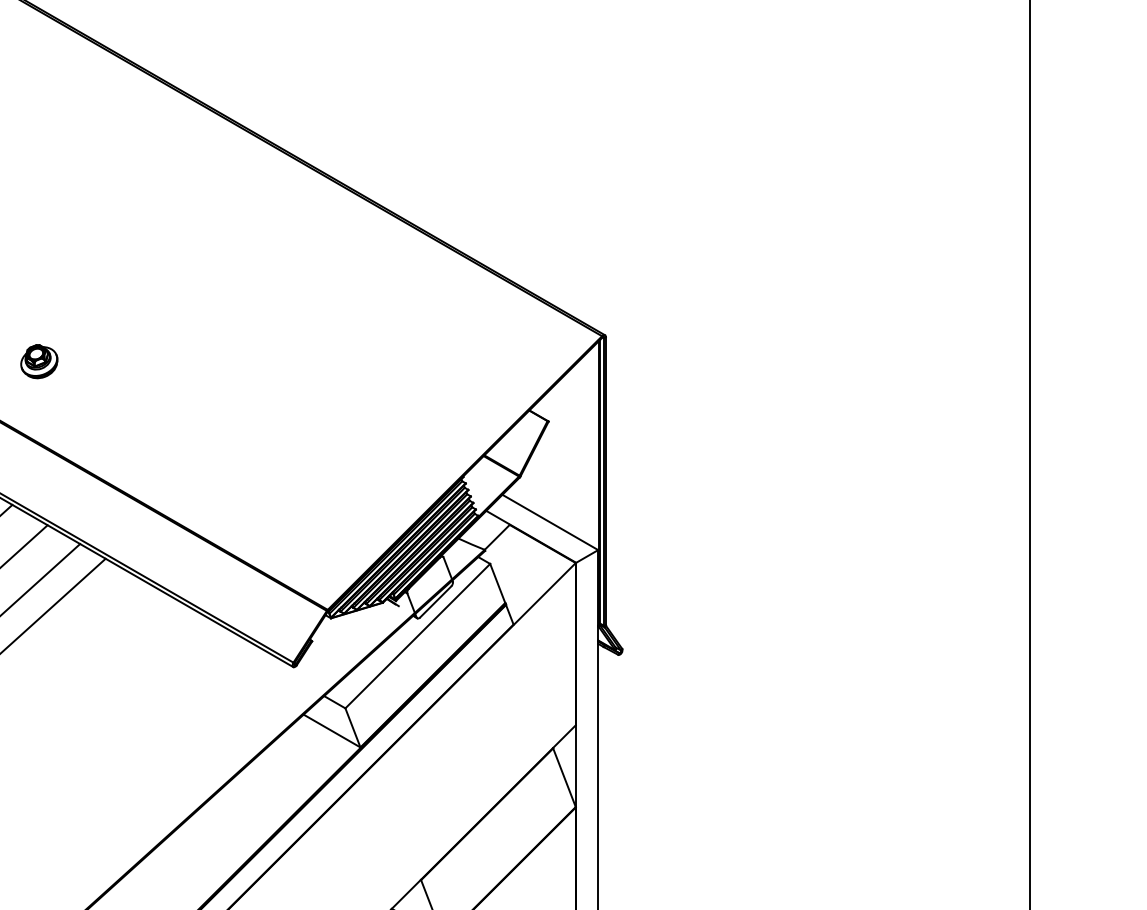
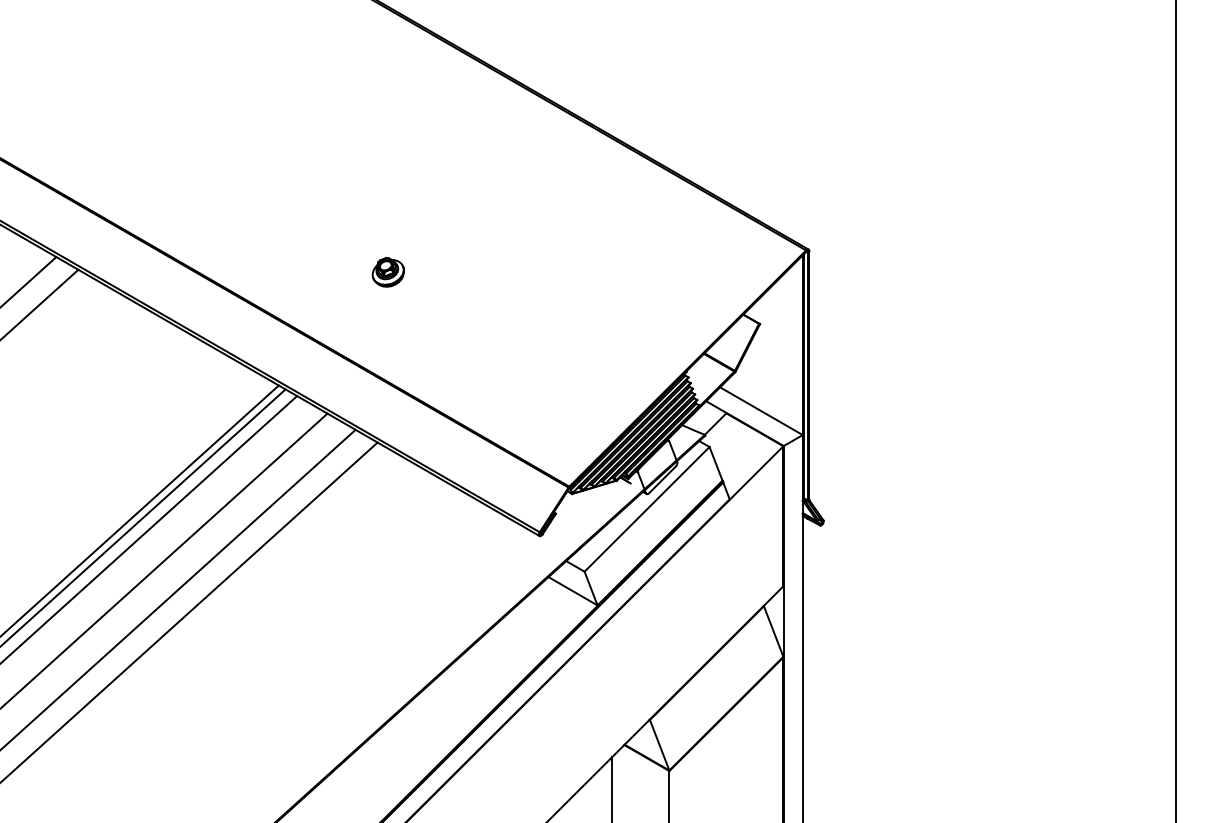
part: (38, 361) -> (387, 272), moved

